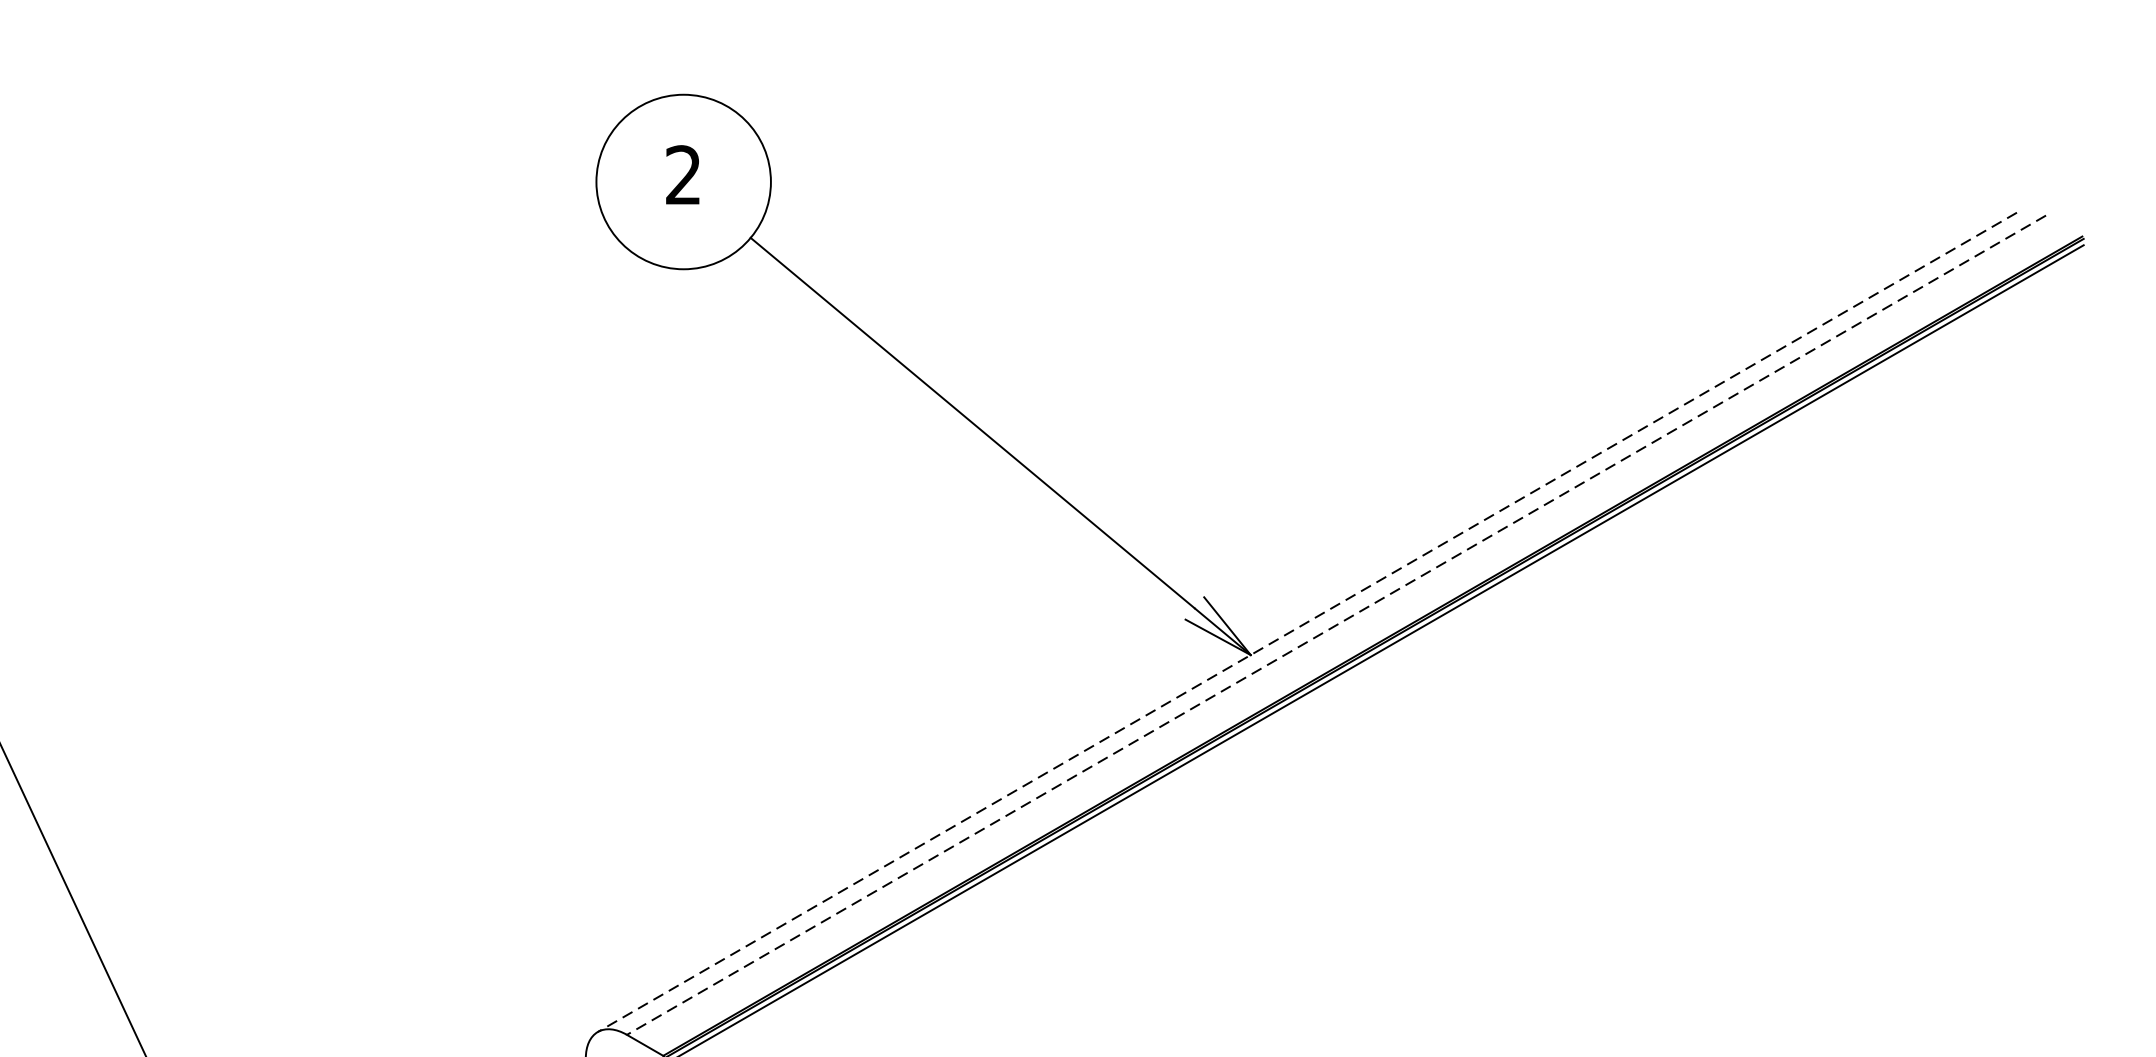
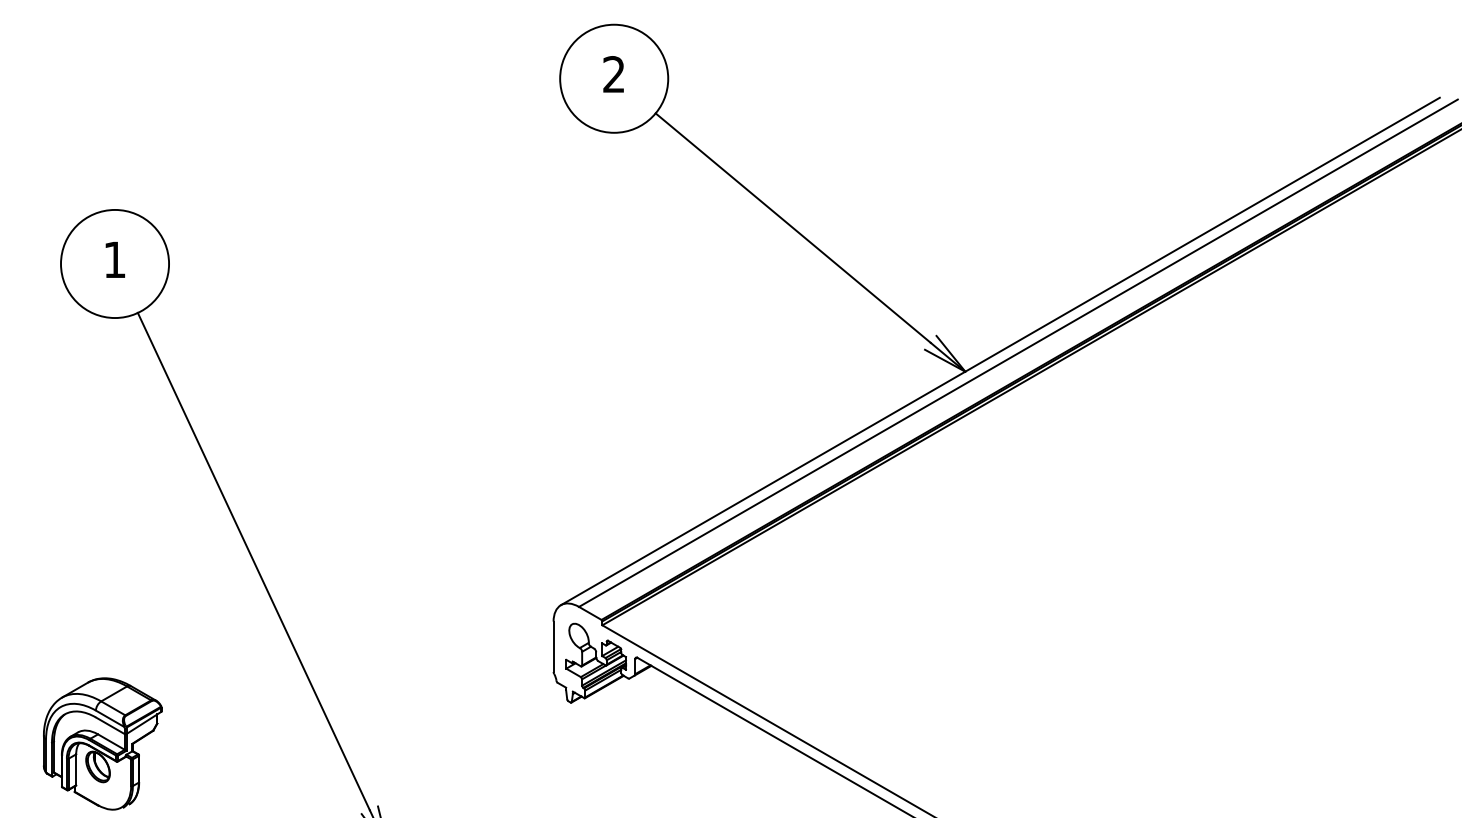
line: (1307, 622) -> (1000, 351), dashed -> solid
line: (1336, 625) -> (1018, 353), dashed -> solid

